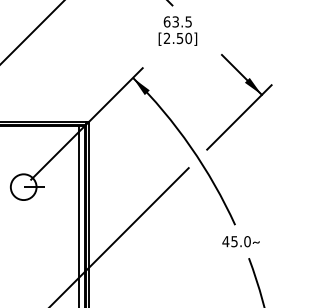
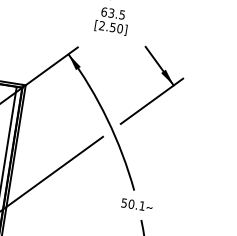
text: (236, 241) -> (133, 204), 45.0 -> 50.1

